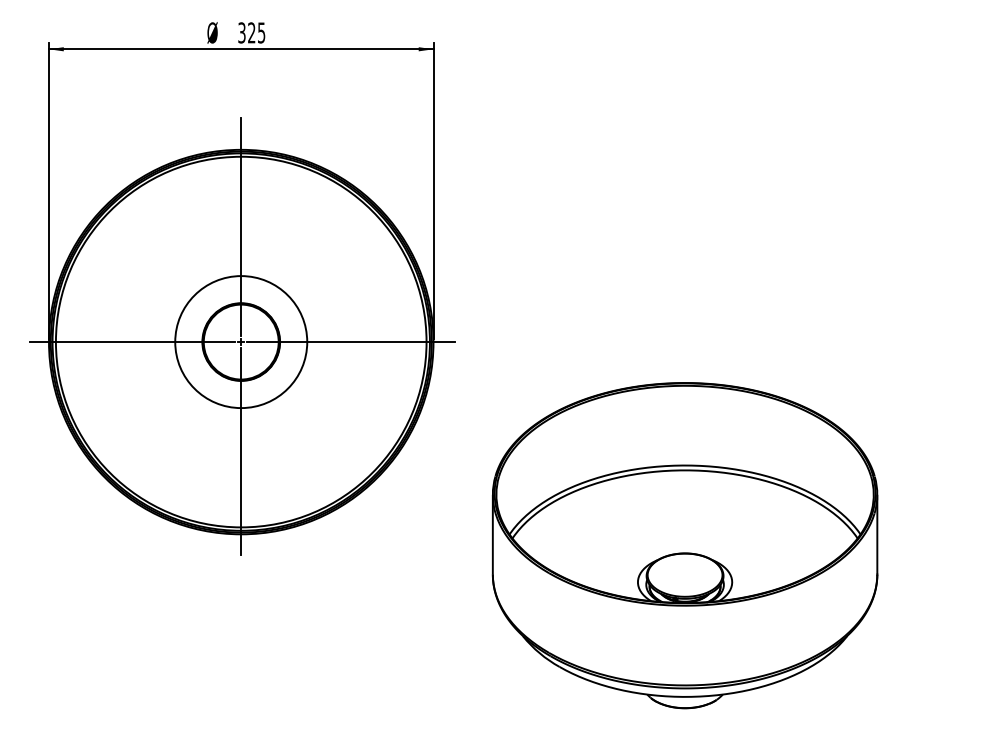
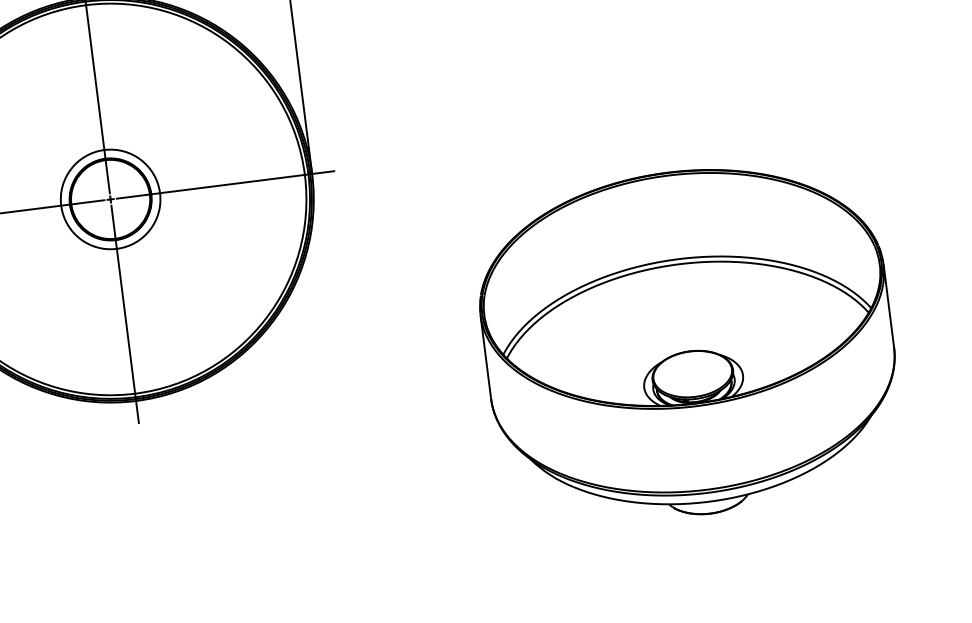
circle: (241, 341) -> (110, 198), size x0.71
part: (684, 545) -> (688, 343), moved

